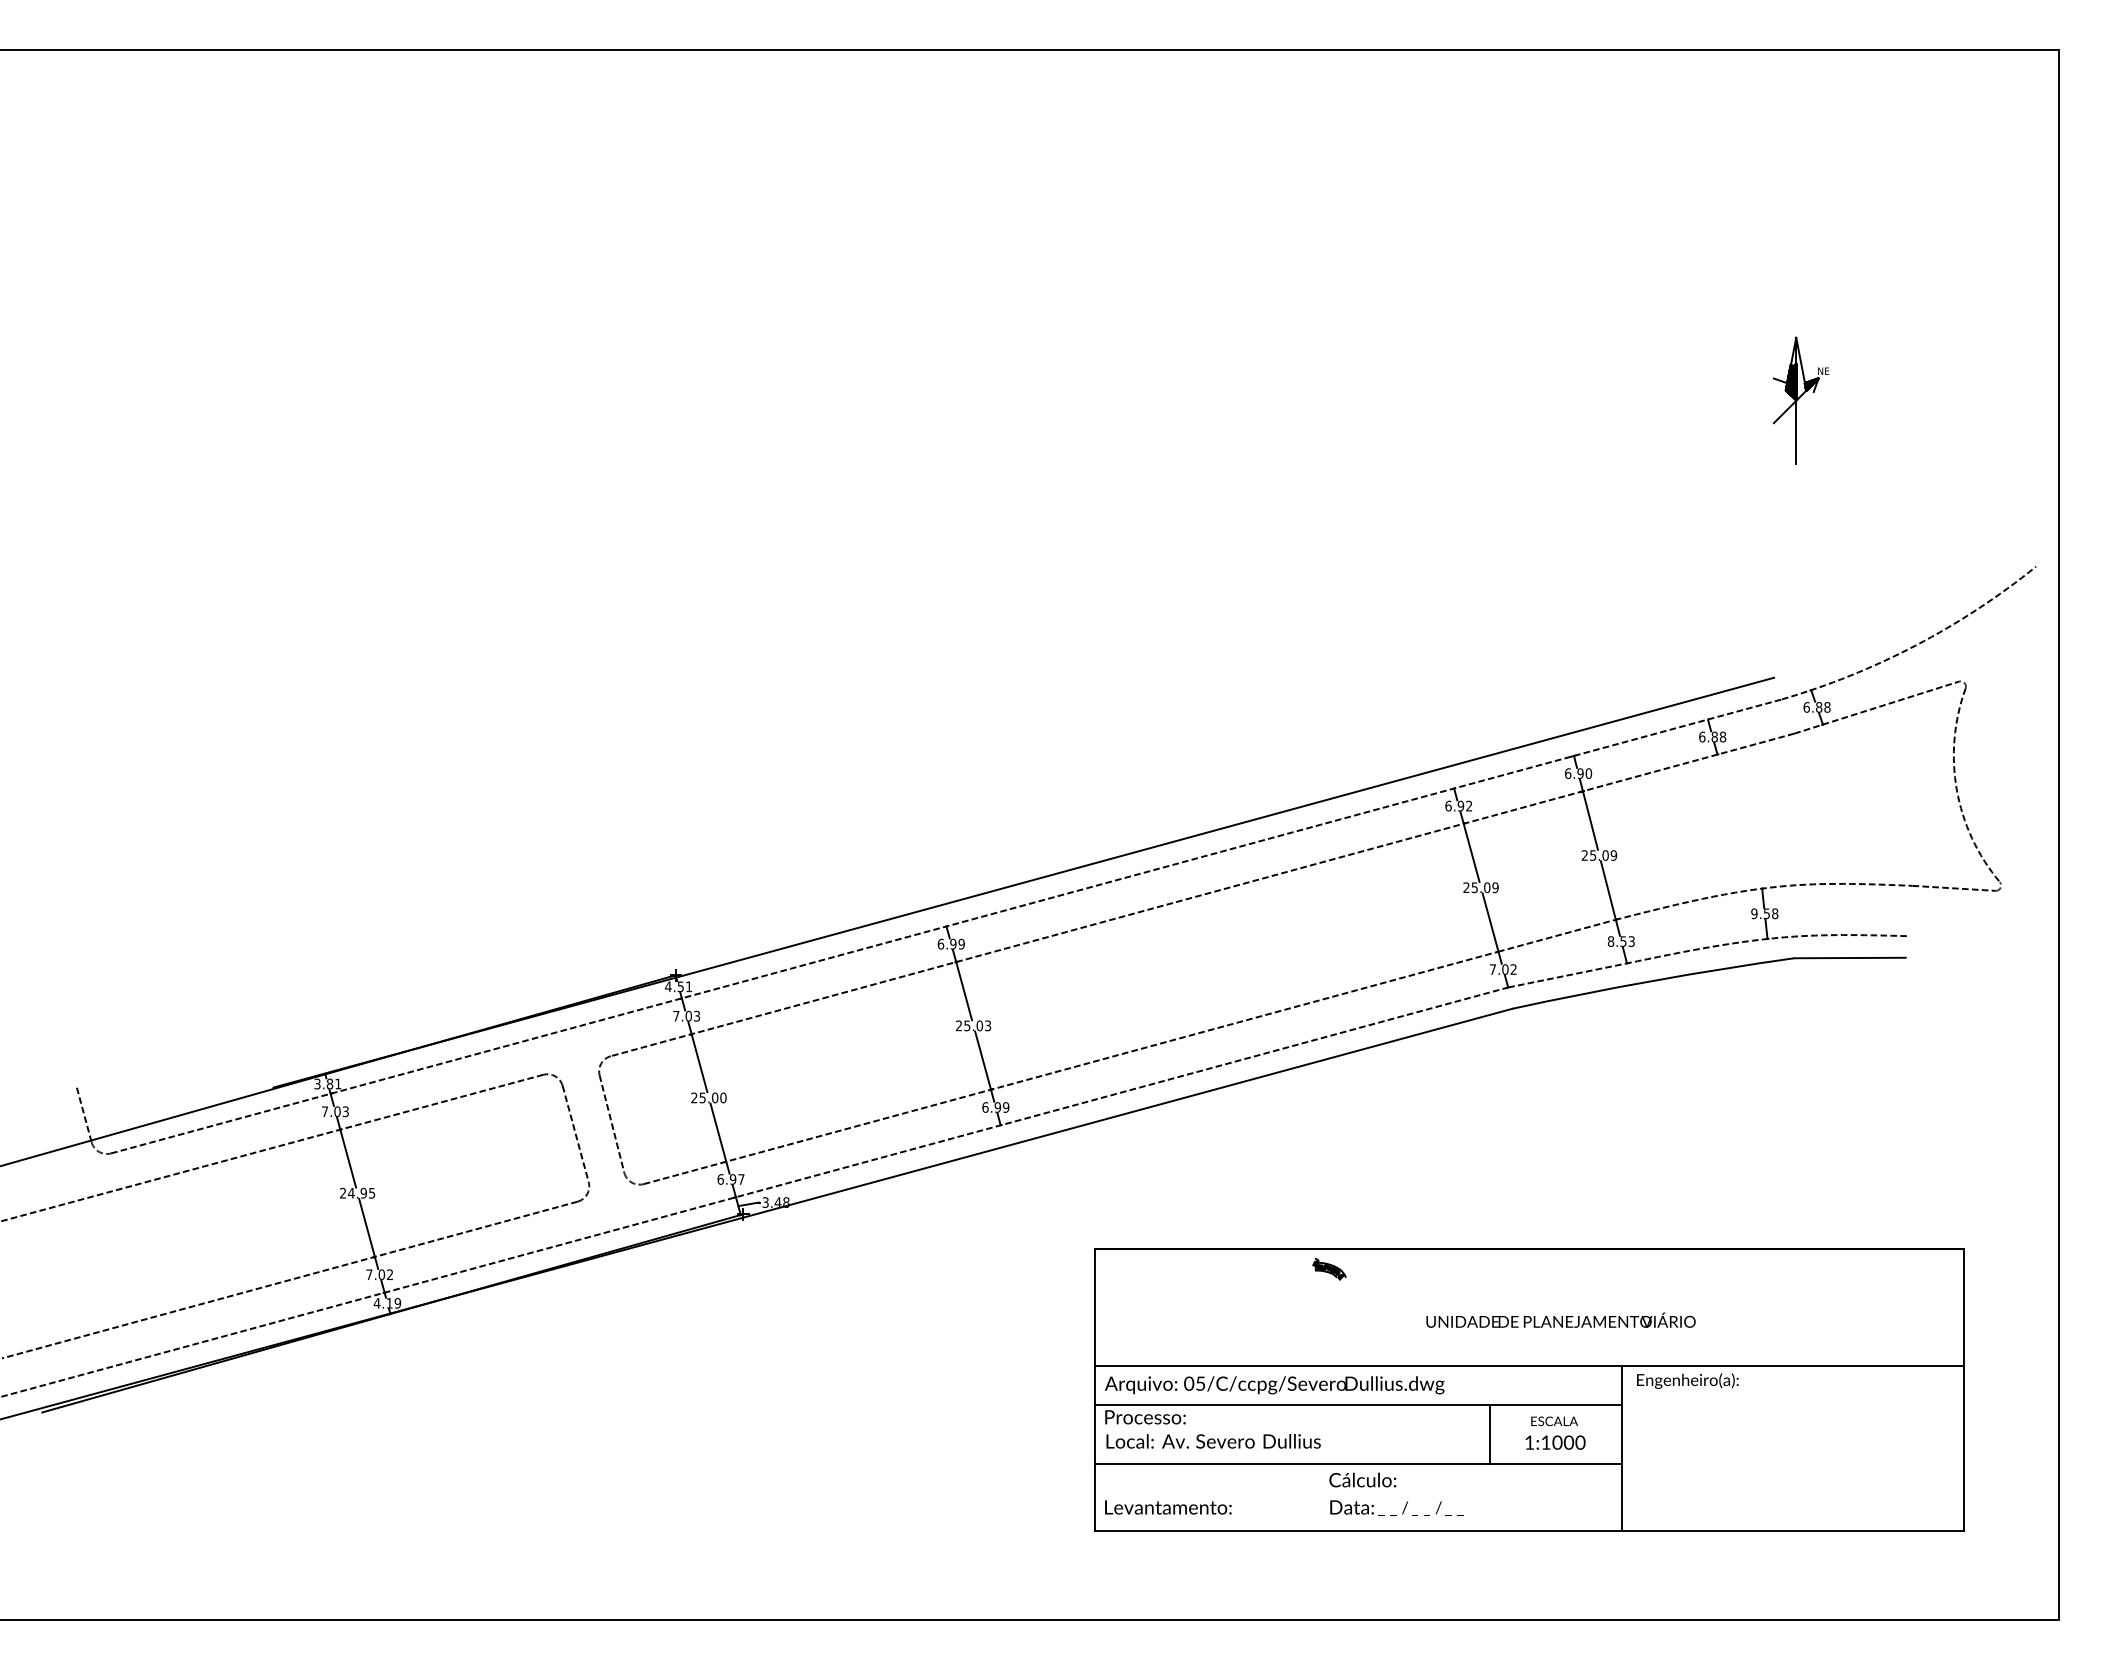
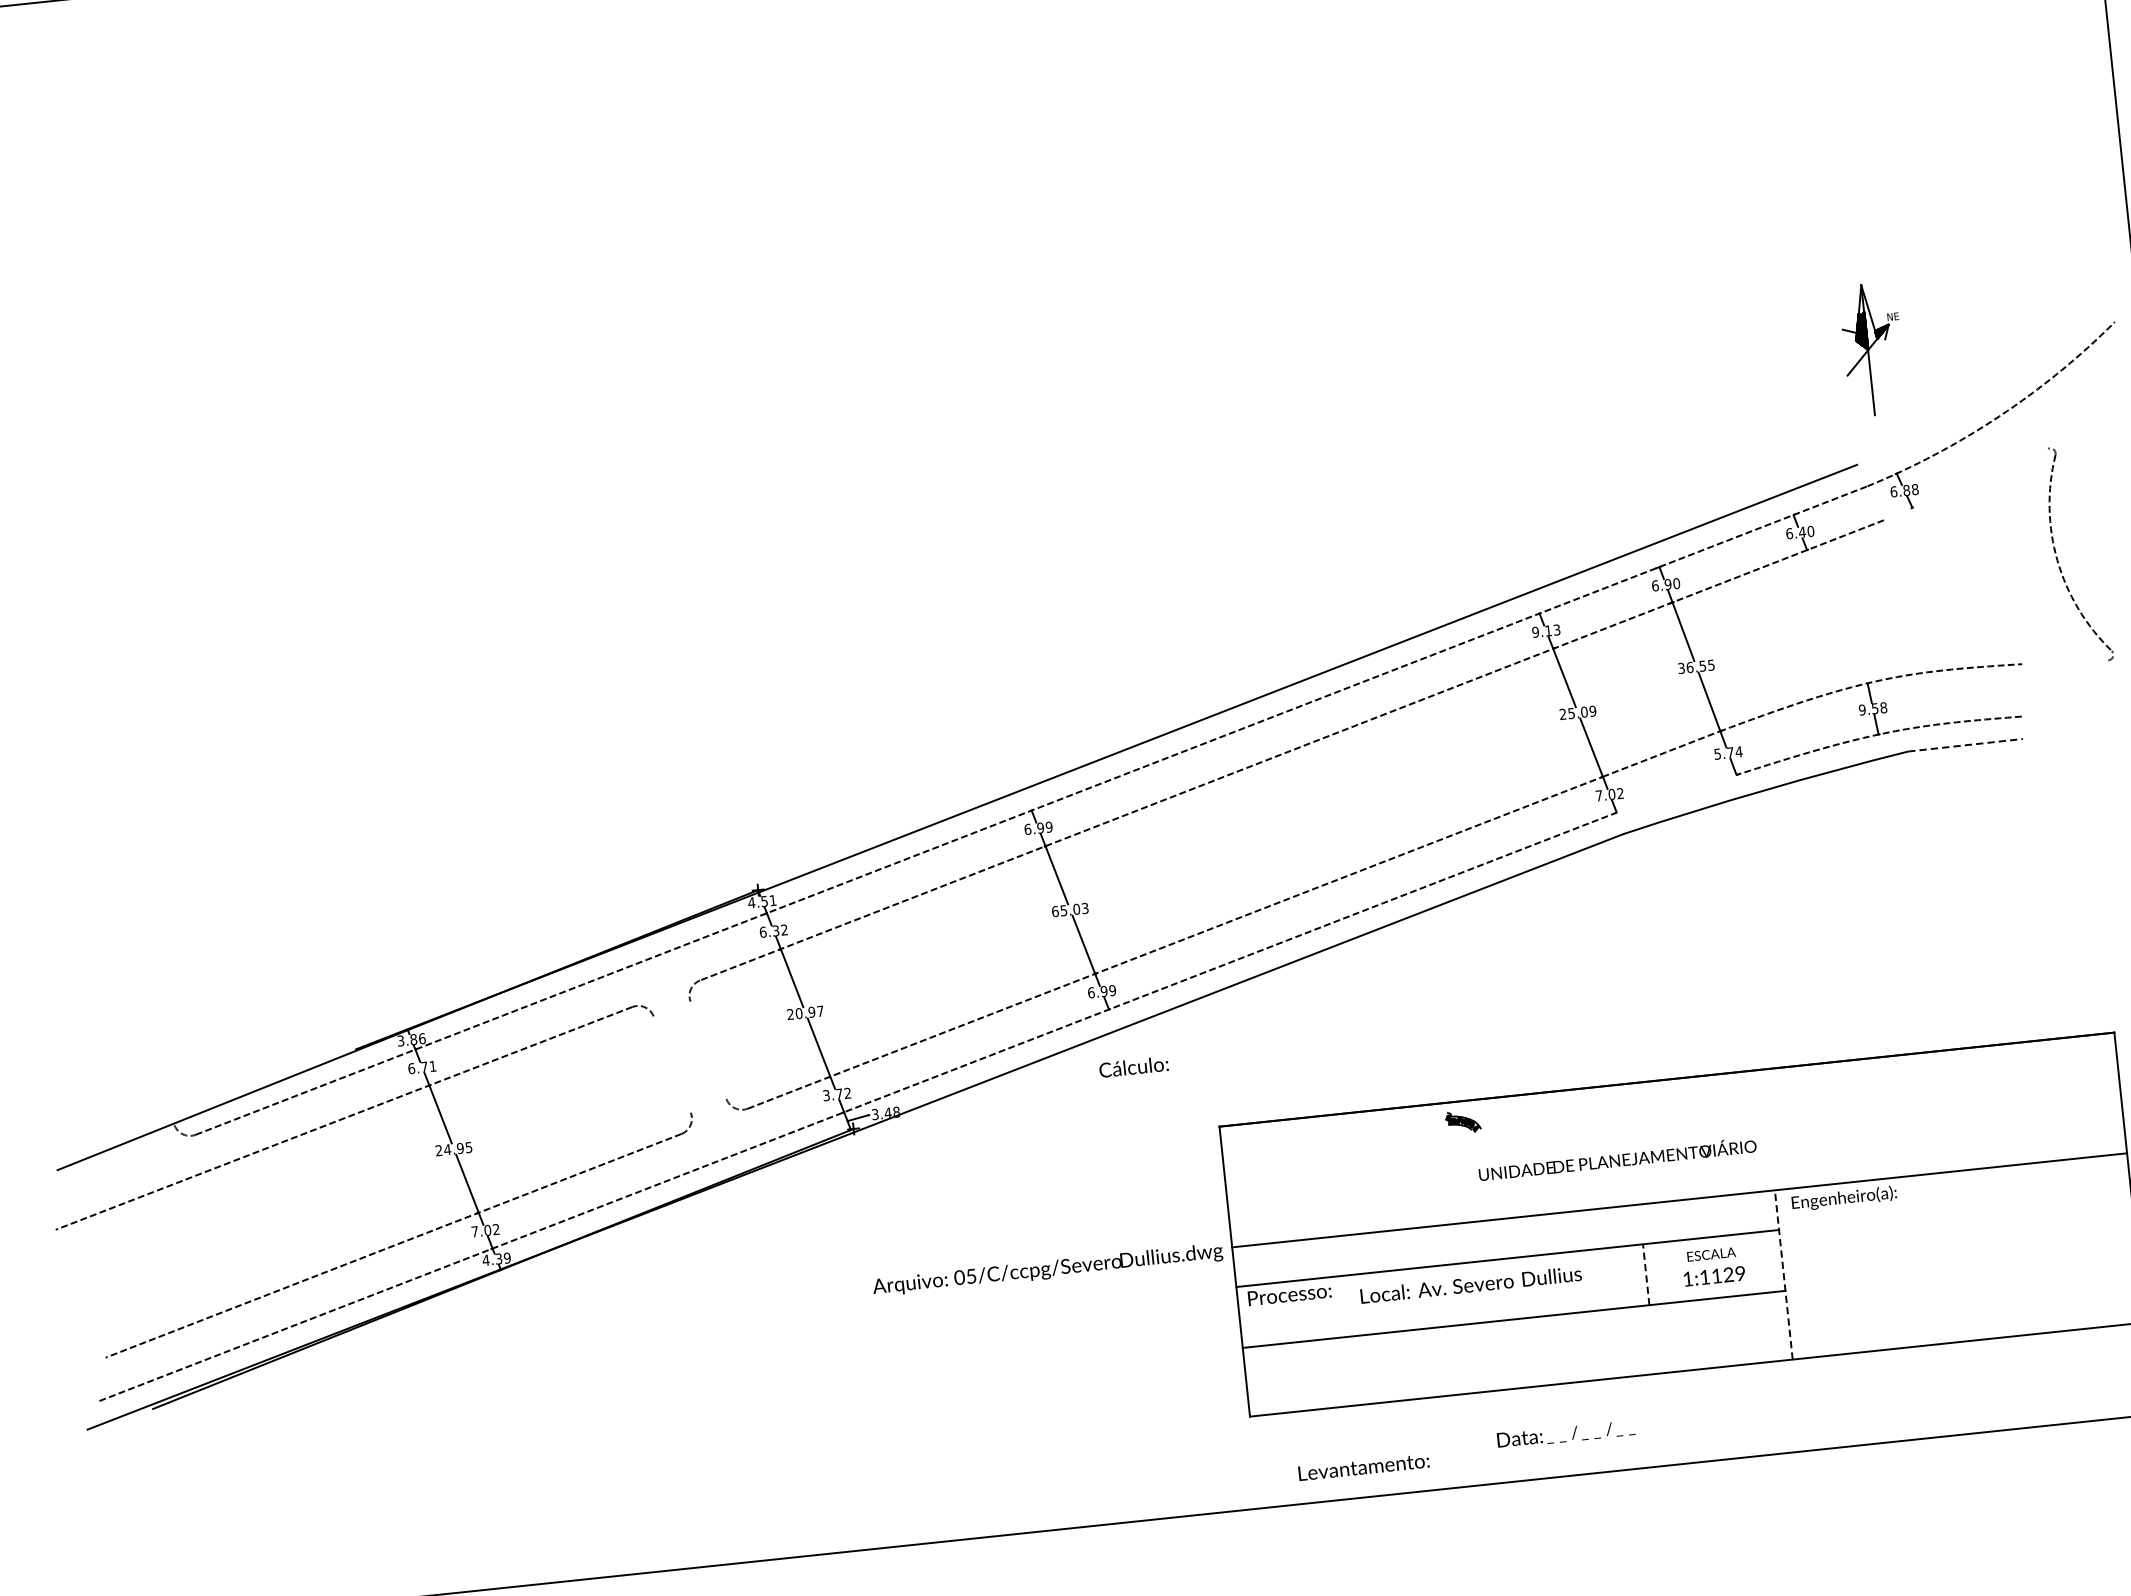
part: (1800, 400) -> (1872, 349), moved
line: (1876, 707) -> (1965, 484), removed
text: (1718, 736) -> (1806, 531), 6.88 -> 6.40
text: (1458, 805) -> (1545, 630), 6.92 -> 9.13
text: (1599, 855) -> (1696, 666), 25.09 -> 36.55
line: (1953, 887) -> (2064, 661), removed
text: (1621, 941) -> (1728, 752), 8.53 -> 5.74
line: (1849, 958) -> (1965, 745), solid -> dashed
line: (1567, 975) -> (1676, 793), removed
text: (686, 1015) -> (773, 930), 7.03 -> 6.32
text: (958, 1025) -> (1054, 911), 25.03 -> 65.03
text: (338, 1083) -> (422, 1038), 3.81 -> 3.86
text: (712, 1097) -> (809, 1012), 25.00 -> 20.97
text: (334, 1111) -> (421, 1067), 7.03 -> 6.71
line: (83, 1114) -> (163, 1097), removed
line: (611, 1123) -> (707, 1049), removed
line: (575, 1133) -> (671, 1063), removed
text: (730, 1179) -> (836, 1094), 6.97 -> 3.72
text: (389, 1303) -> (498, 1259), 4.19 -> 4.39
text: (1560, 1319) -> (1616, 1158), moved
text: (1274, 1385) -> (1047, 1270), moved
line: (1489, 1434) -> (1645, 1275), solid -> dashed
text: (1213, 1441) -> (1470, 1285), moved
text: (1568, 1442) -> (1728, 1274), 1:1000 -> 1:1129
line: (1621, 1447) -> (1783, 1274), solid -> dashed
text: (1362, 1479) -> (1133, 1066), moved
text: (1168, 1507) -> (1364, 1467), moved
text: (1396, 1507) -> (1565, 1433), moved

